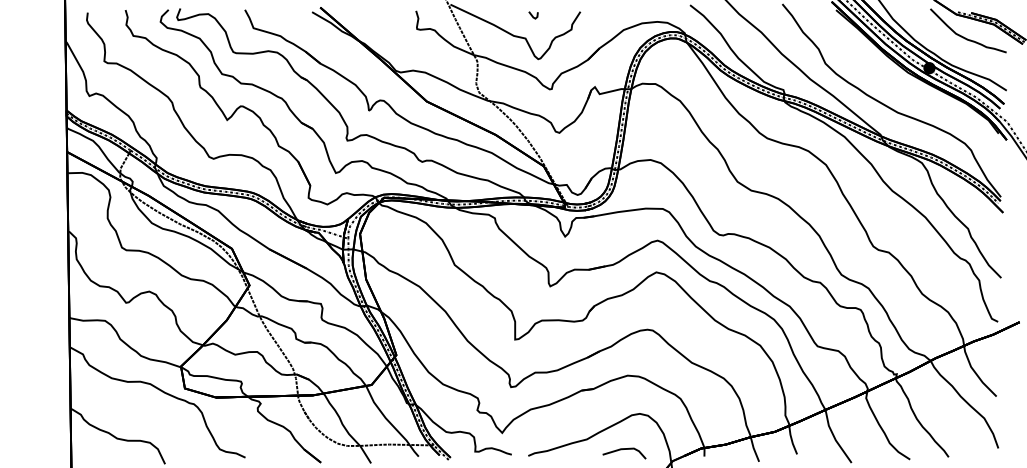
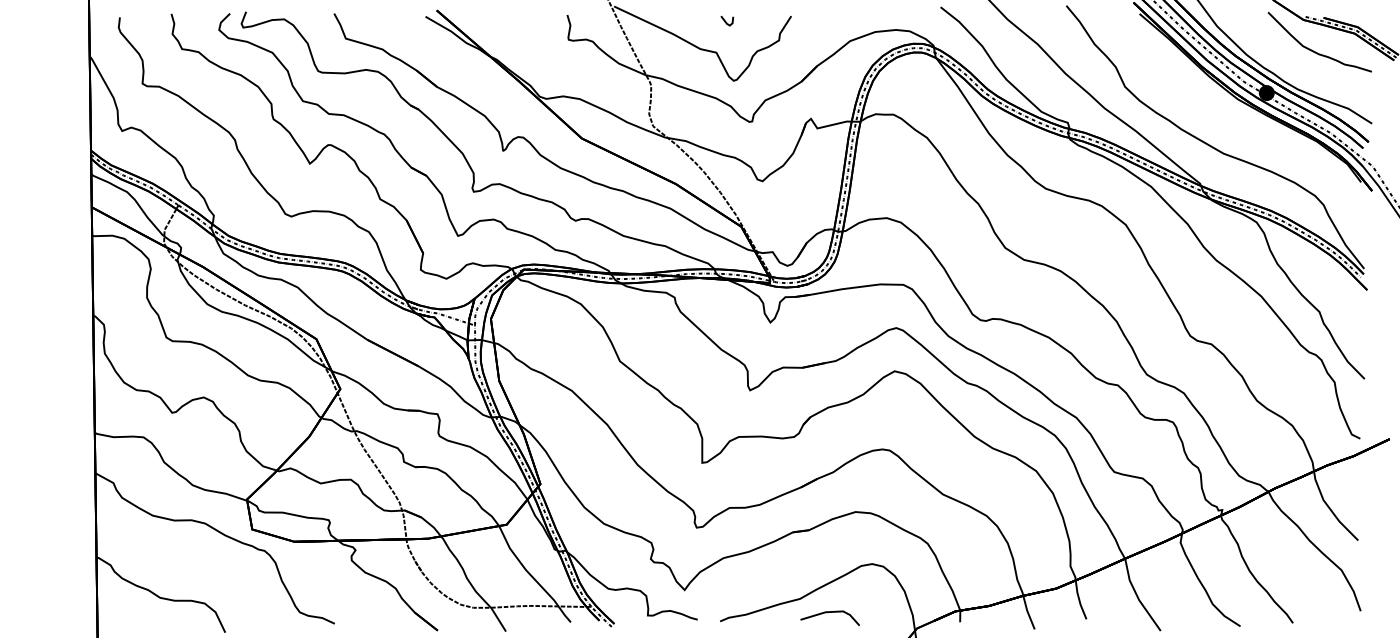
line: (622, 450) -> (827, 613), moved

